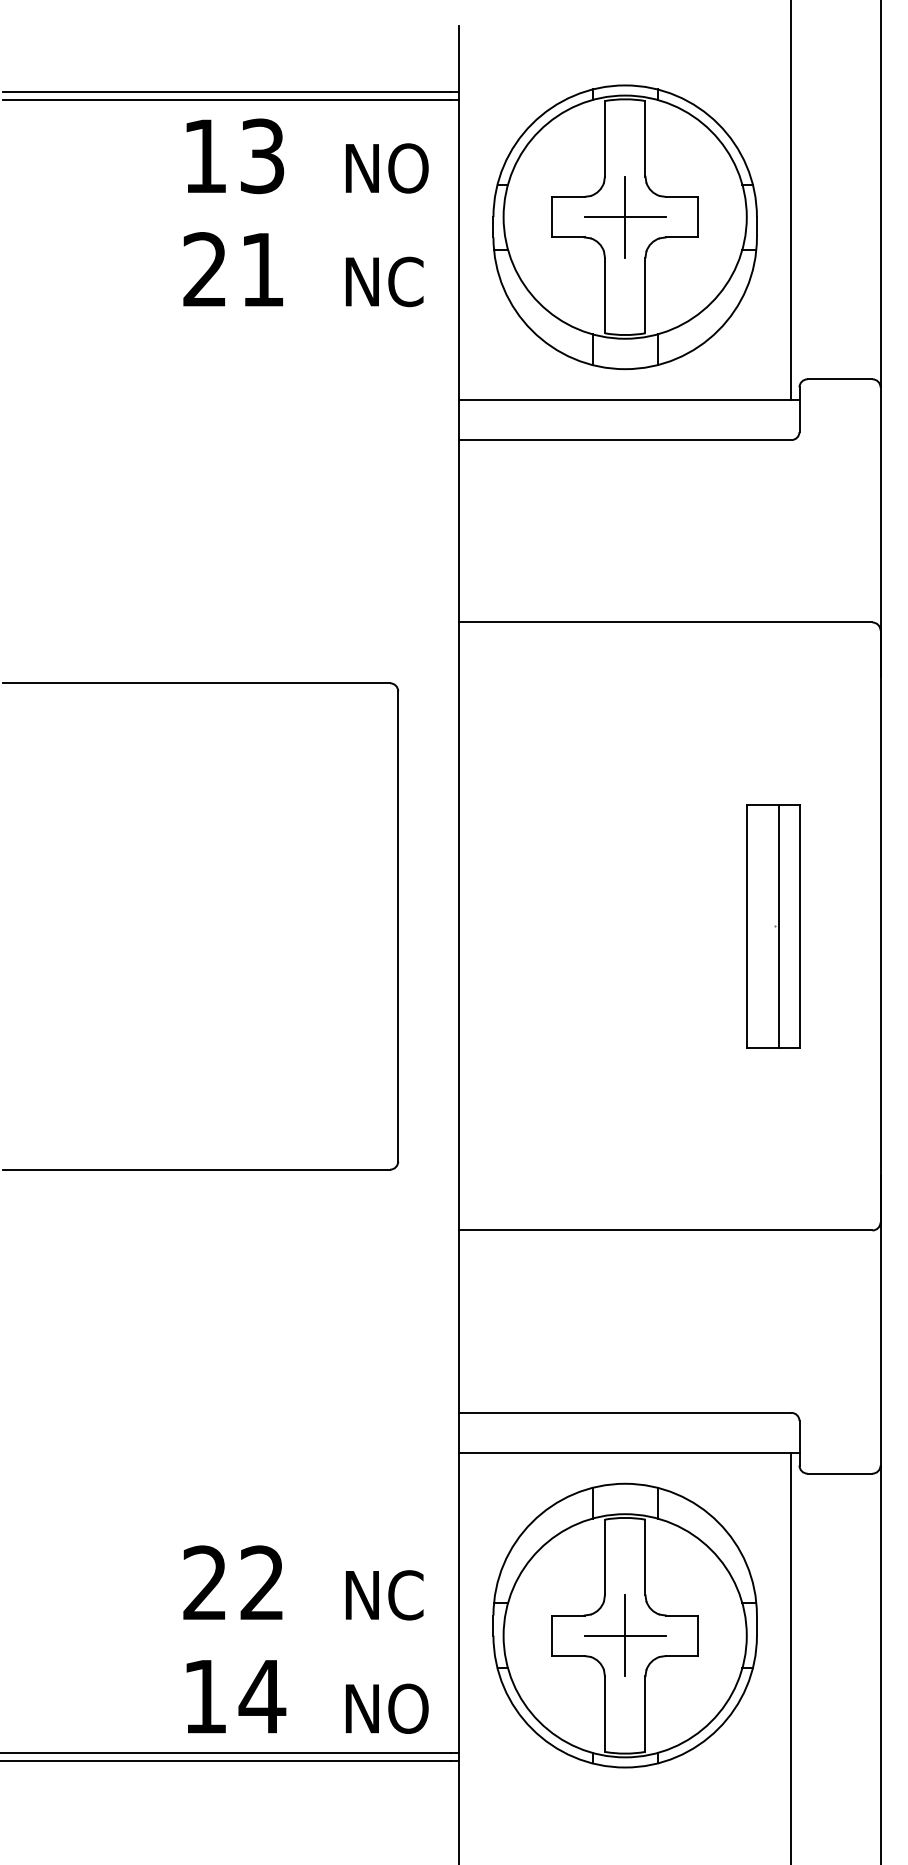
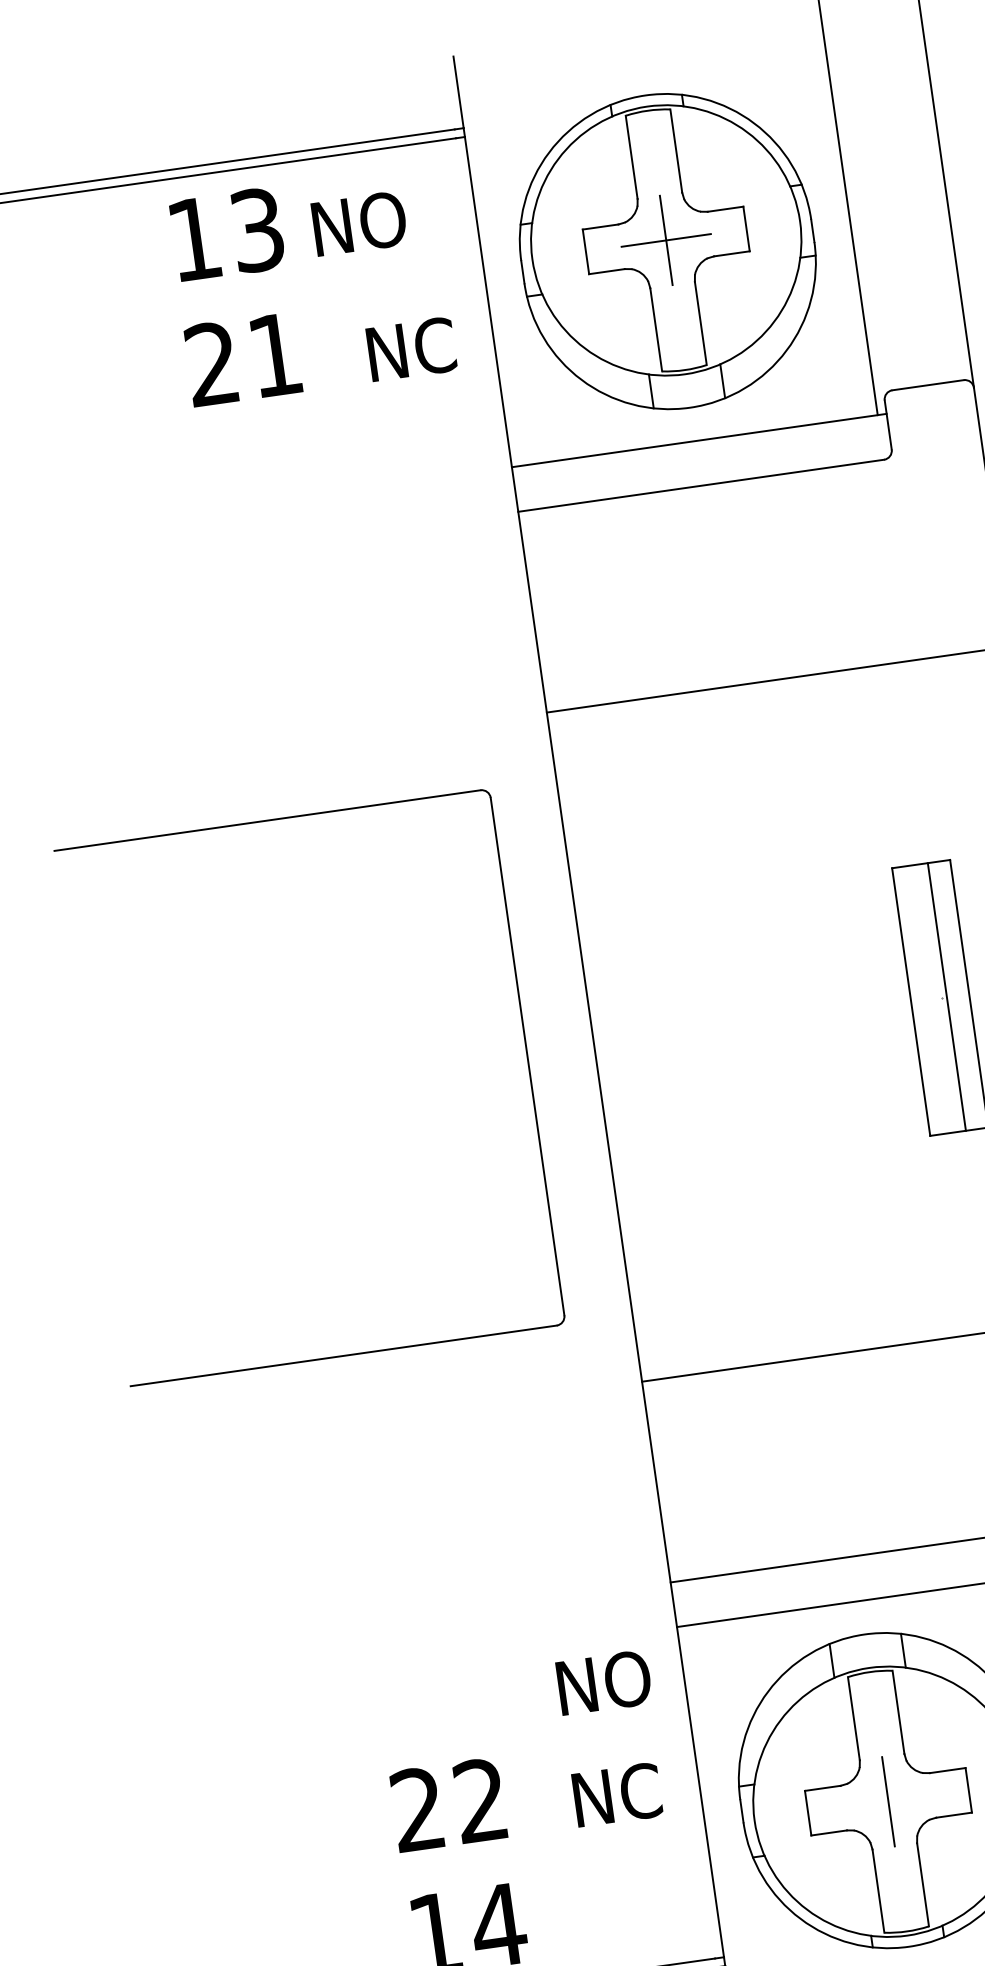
text: (387, 168) -> (359, 223), moved
line: (624, 1635) -> (887, 1801), removed
text: (387, 1708) -> (604, 1682), moved

